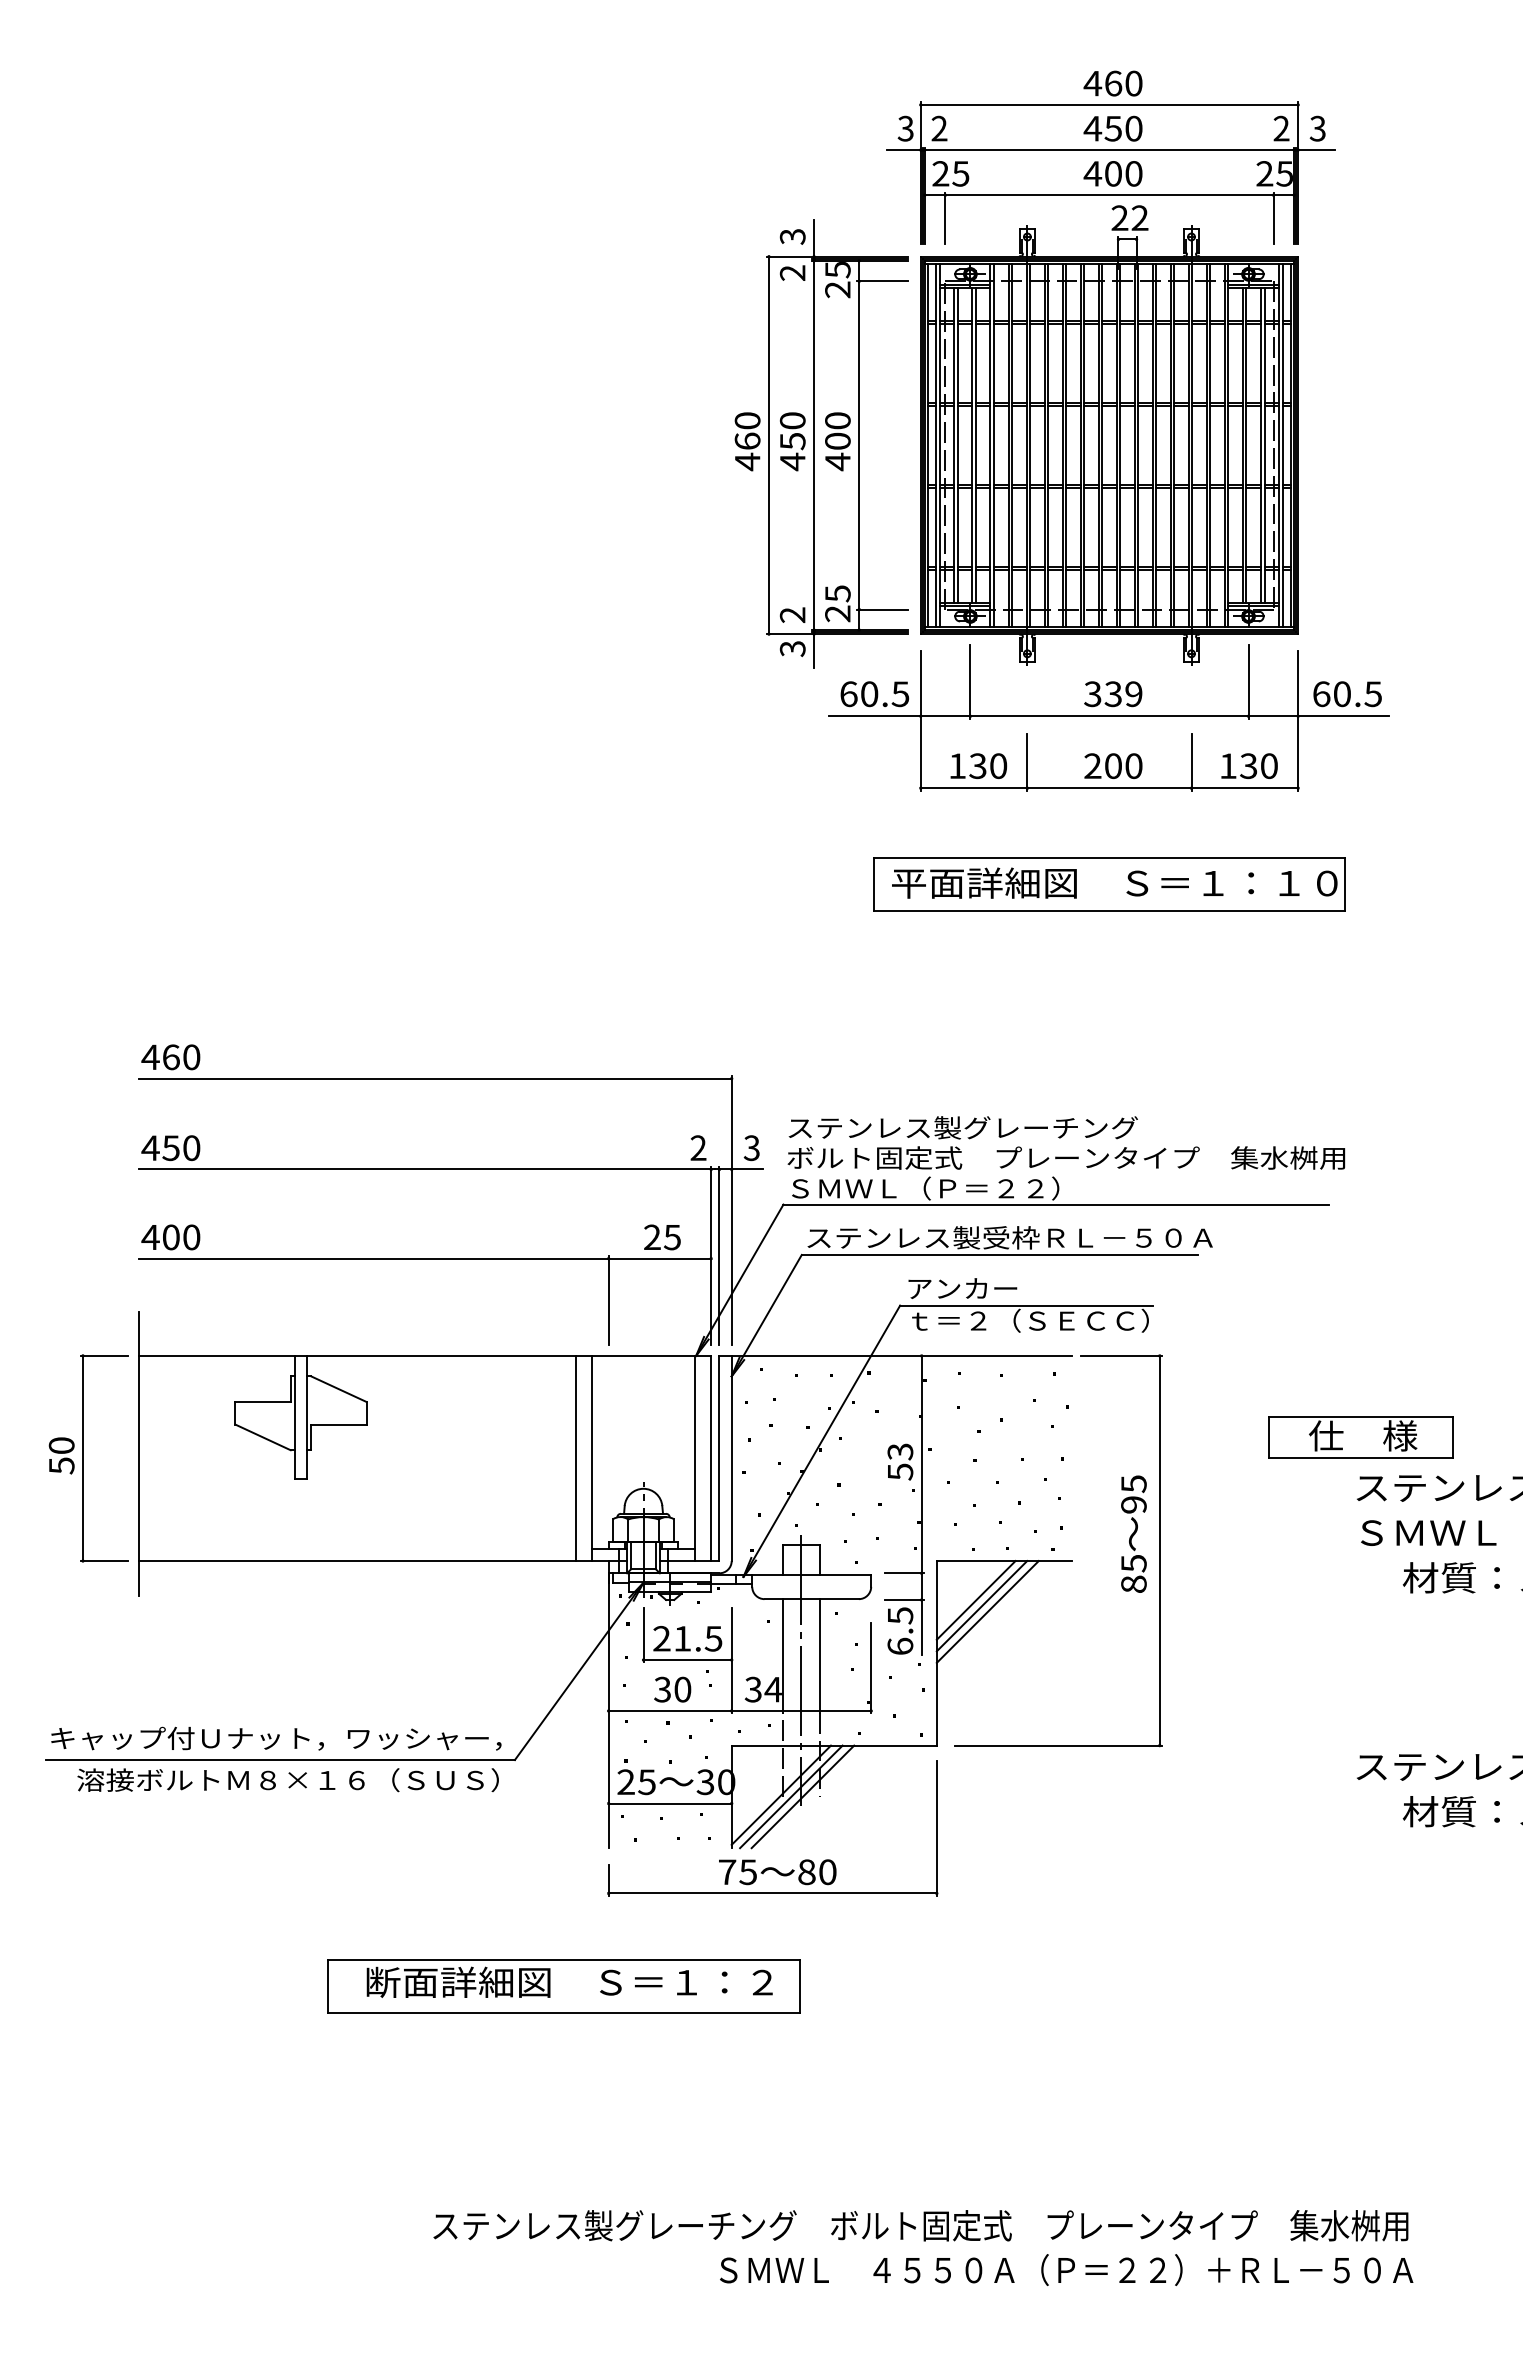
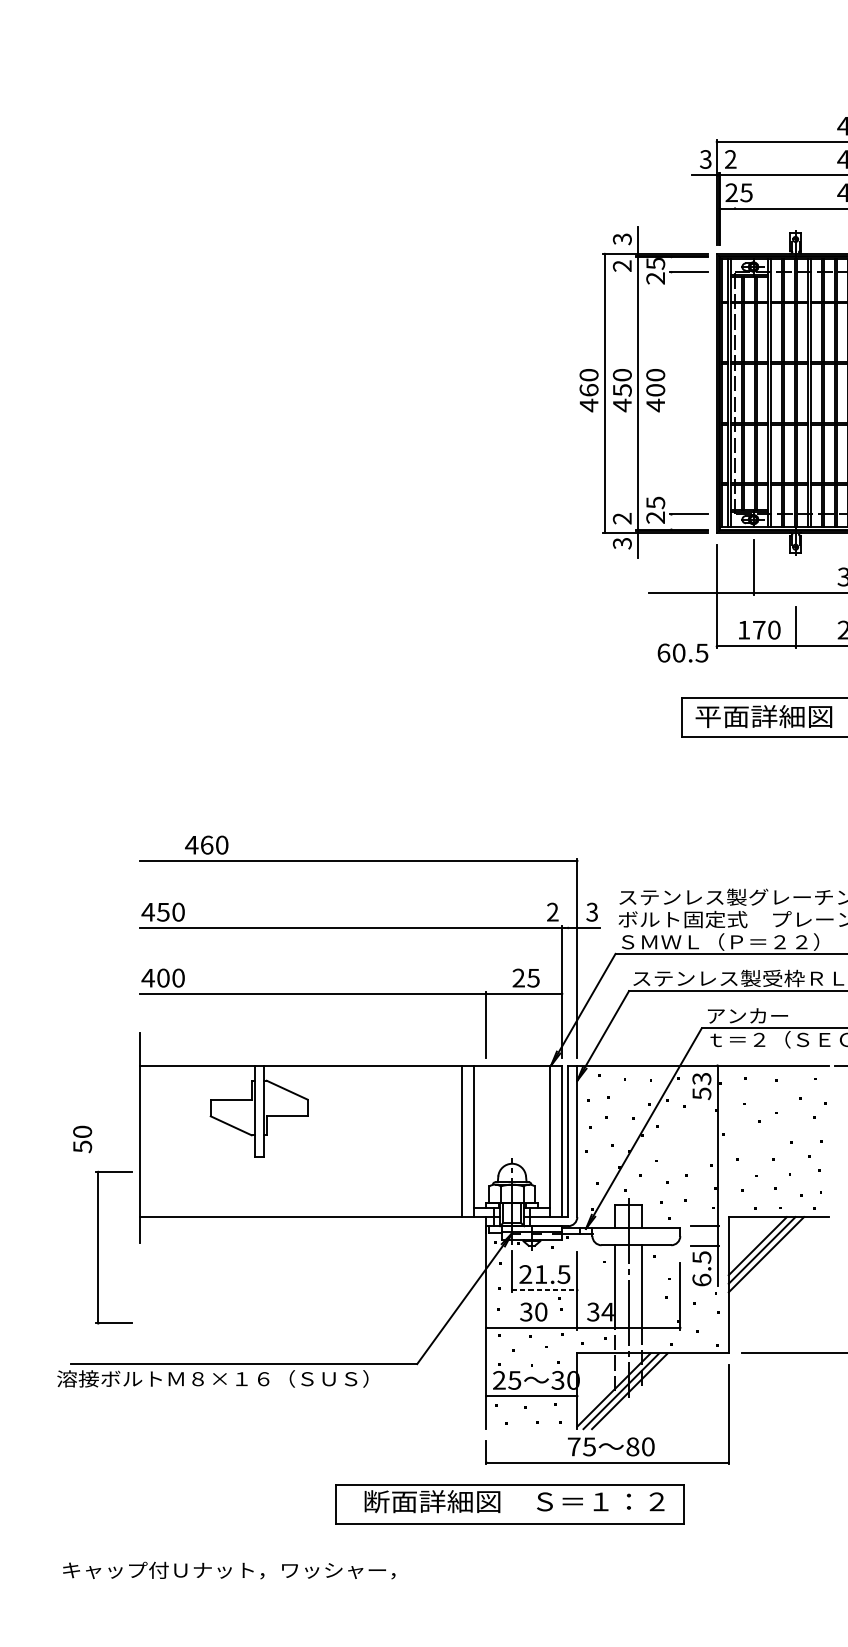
line: (945, 218) -> (735, 225), removed
line: (859, 445) -> (671, 393), removed
text: (874, 694) -> (682, 653), moved
text: (977, 766) -> (758, 630), 130 -> 170
text: (170, 1057) -> (206, 845), moved
line: (719, 1256) -> (568, 992), removed
part: (83, 1458) -> (98, 1247), moved
text: (900, 1461) -> (701, 1086), moved
line: (688, 1660) -> (545, 1290), solid -> dashed
text: (276, 1738) -> (229, 1570), moved
text: (287, 1780) -> (212, 1379), moved
part: (563, 1986) -> (509, 1504), moved

